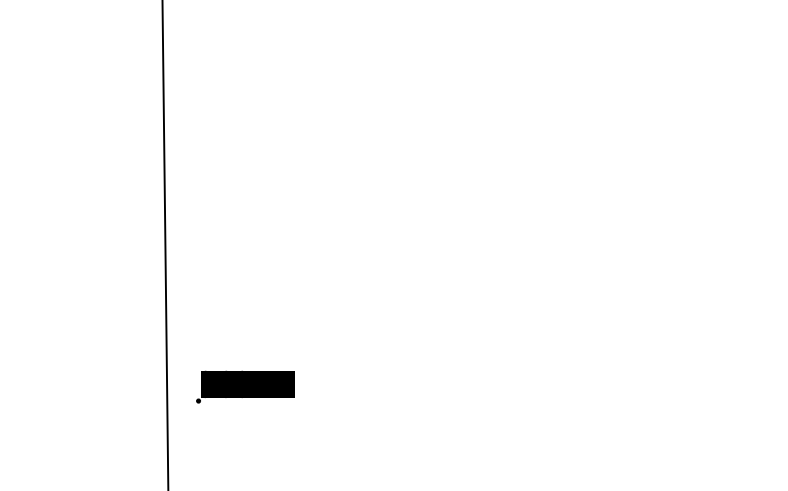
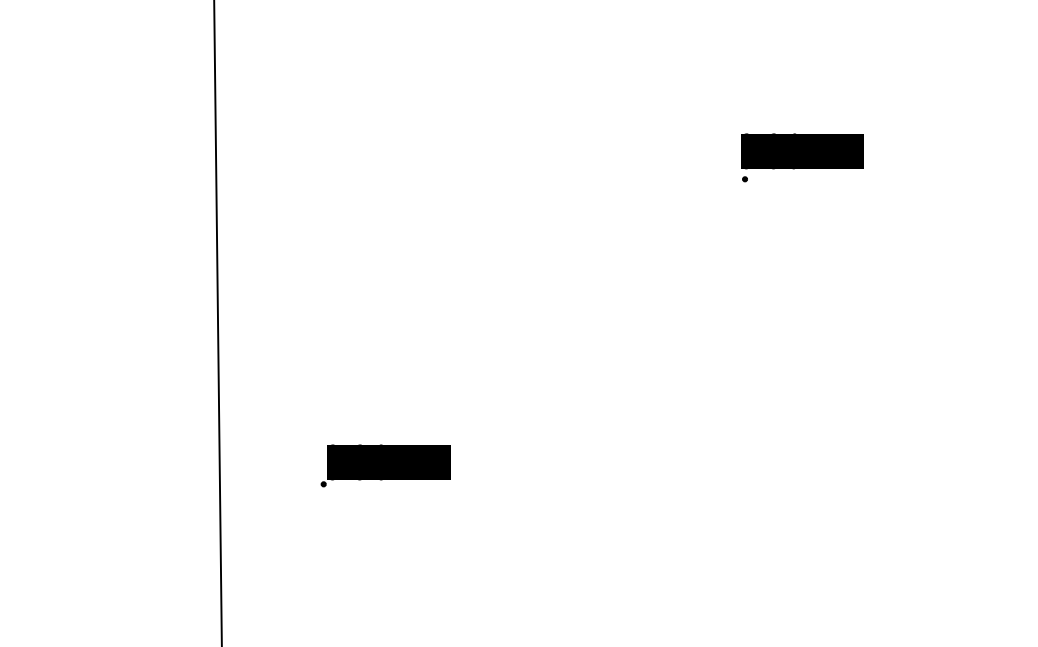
part: (609, 119) -> (802, 157), added
part: (245, 386) -> (385, 465), moved

